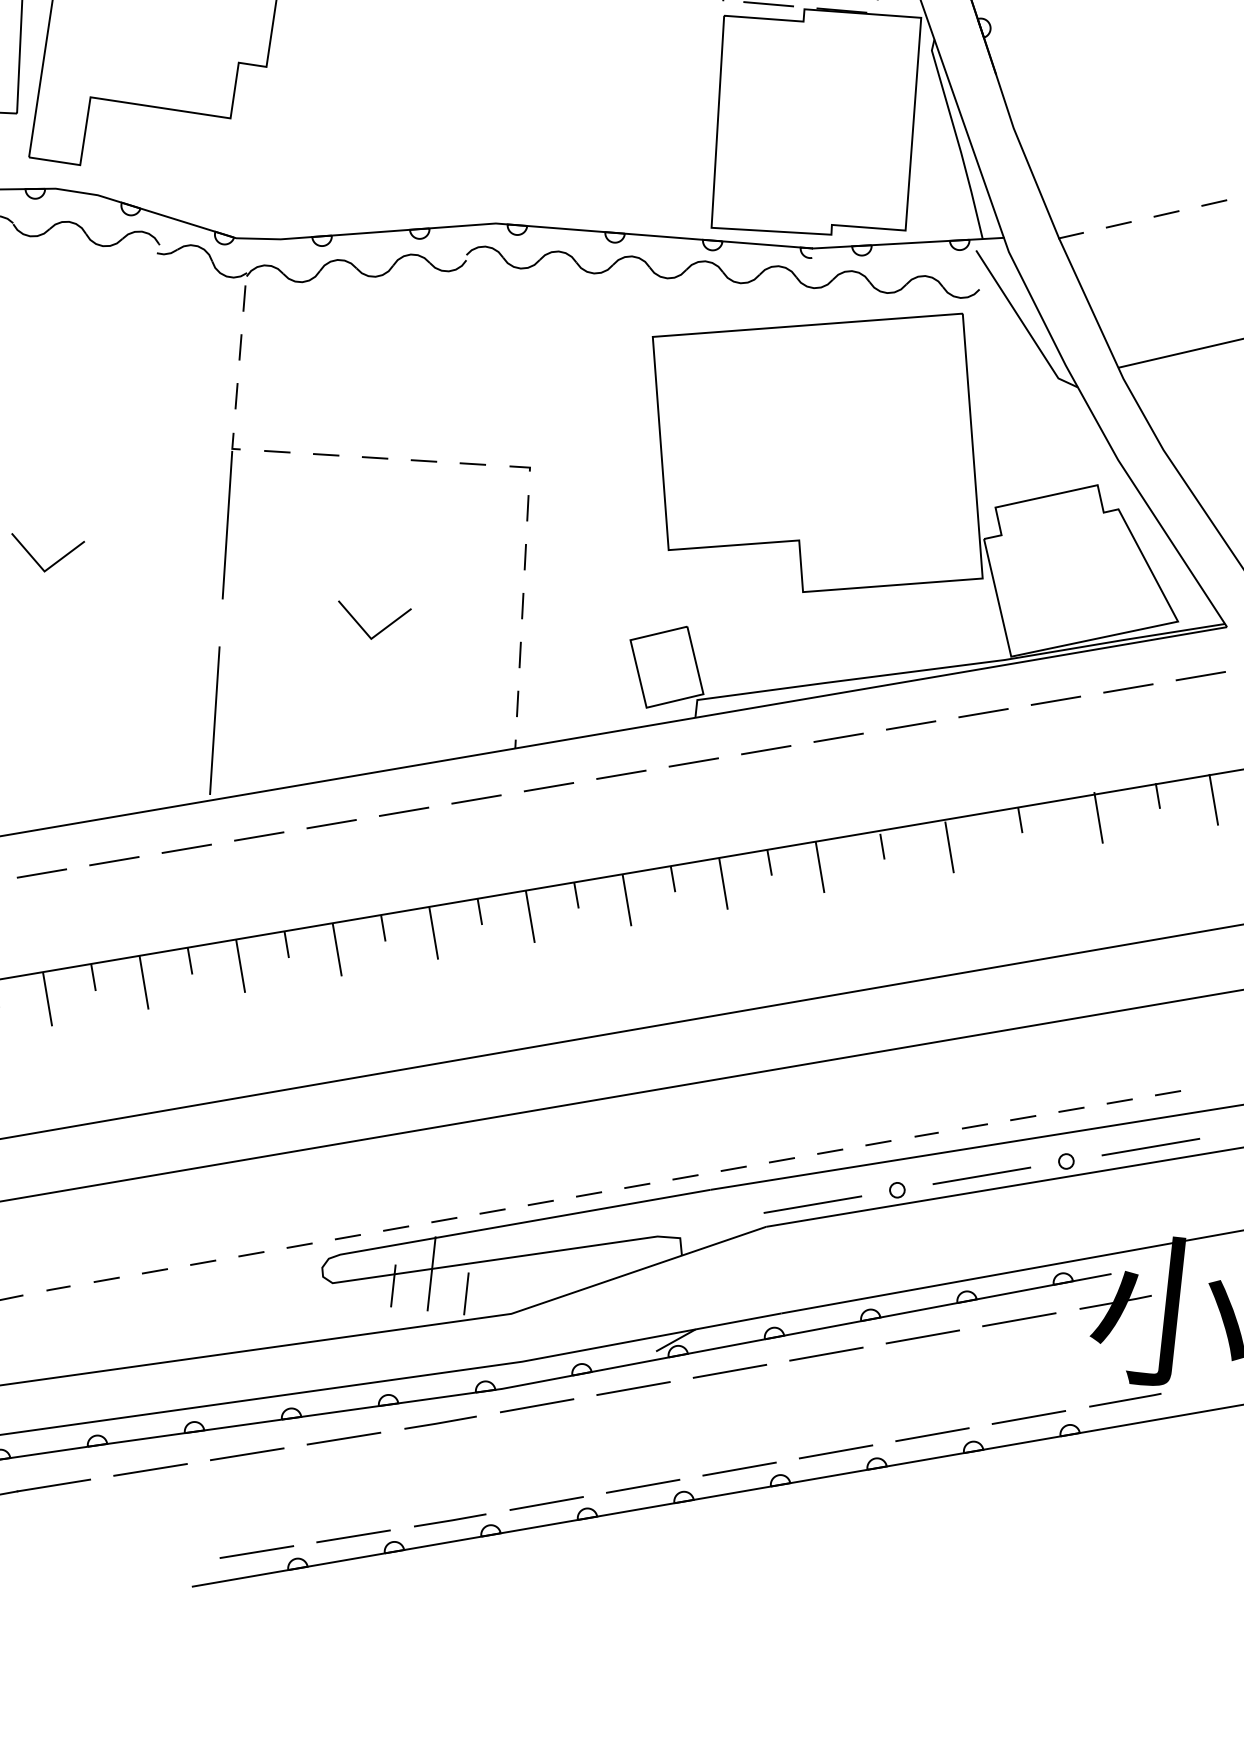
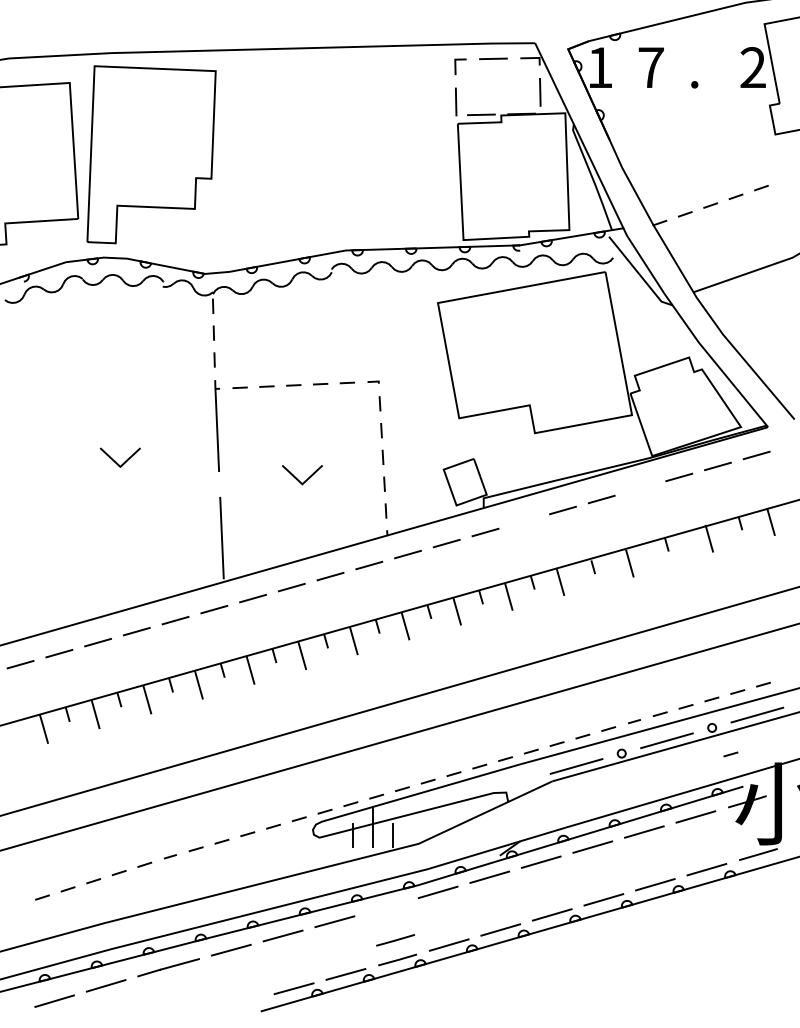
line: (983, 713) -> (640, 488), removed
line: (766, 750) -> (524, 521), removed
line: (1094, 1213) -> (730, 754), added
line: (440, 1422) -> (395, 940), moved

